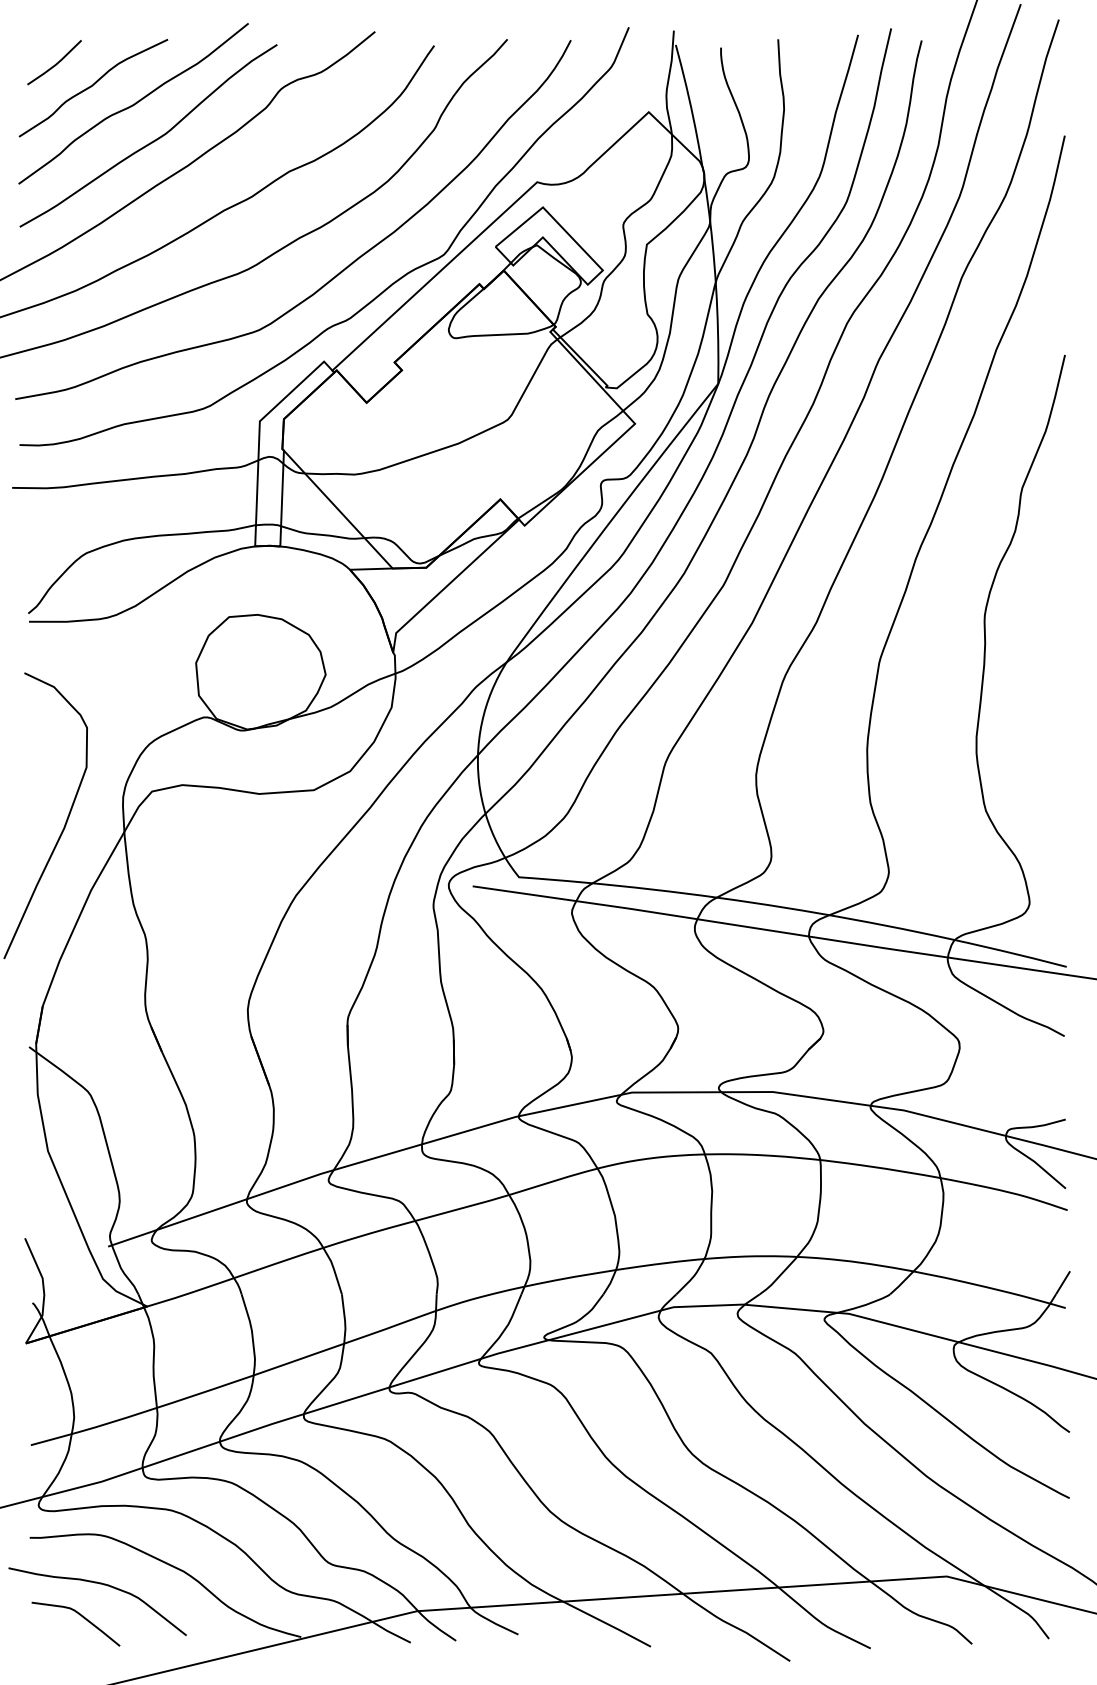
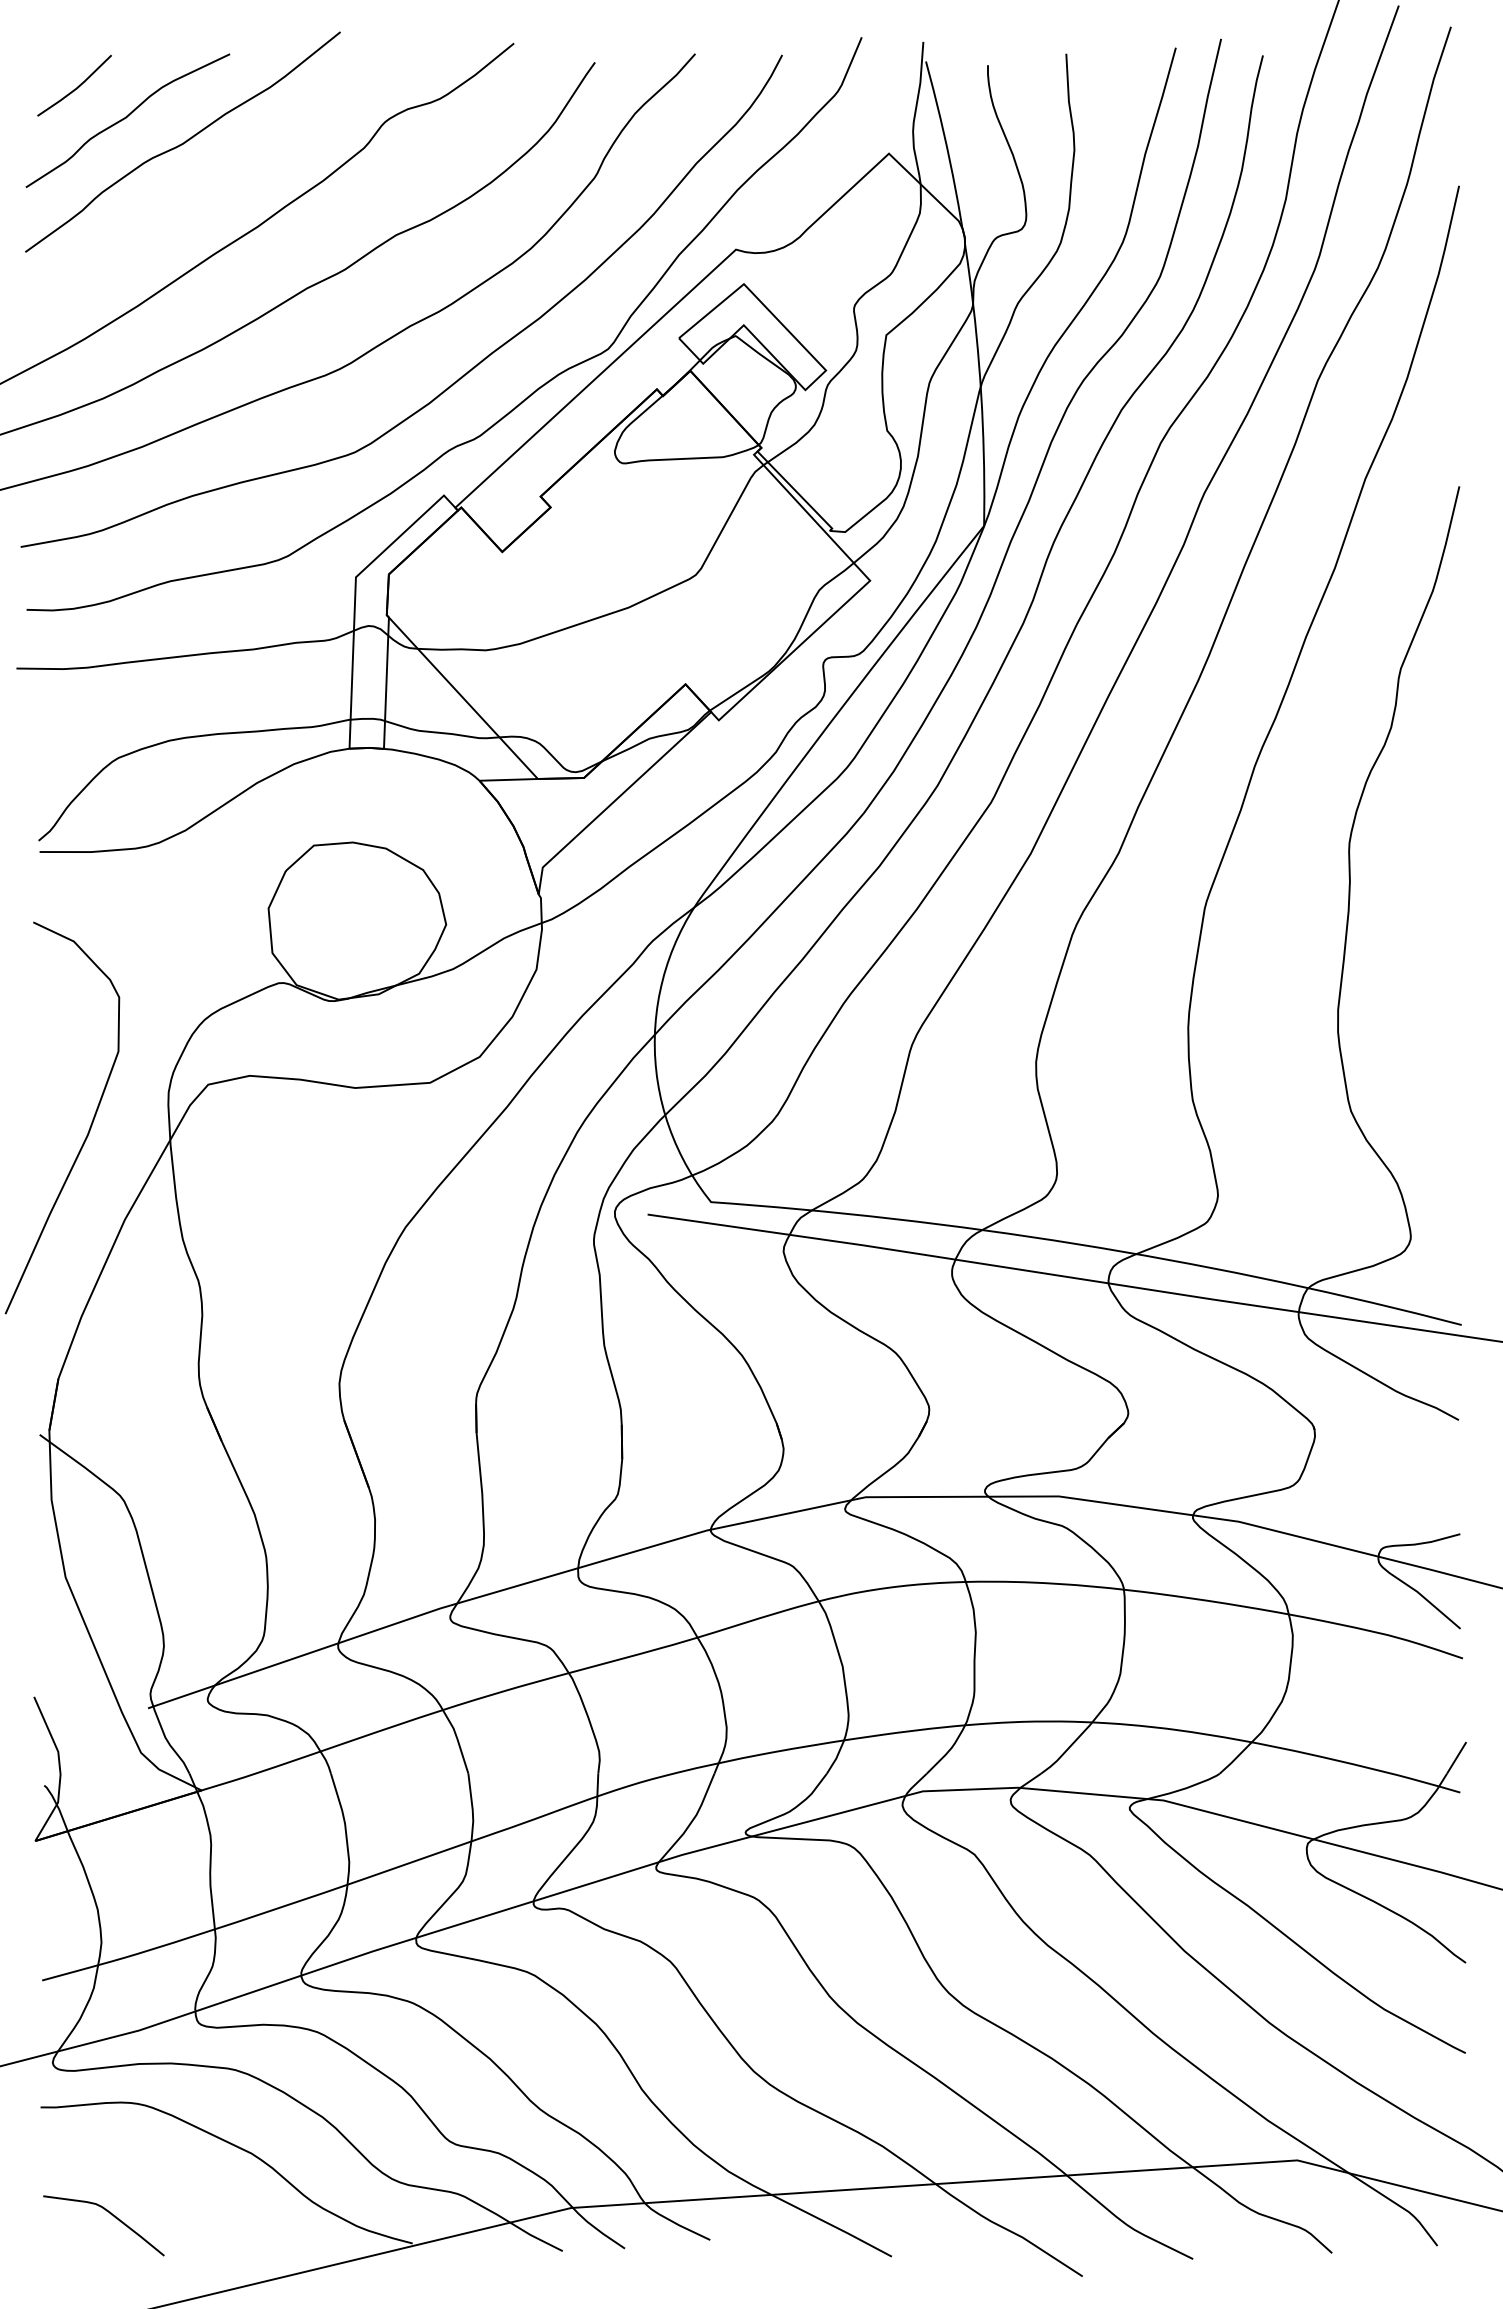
curve: (151, 141) -> (207, 194), removed
curve: (101, 1584) -> (139, 2171), removed

